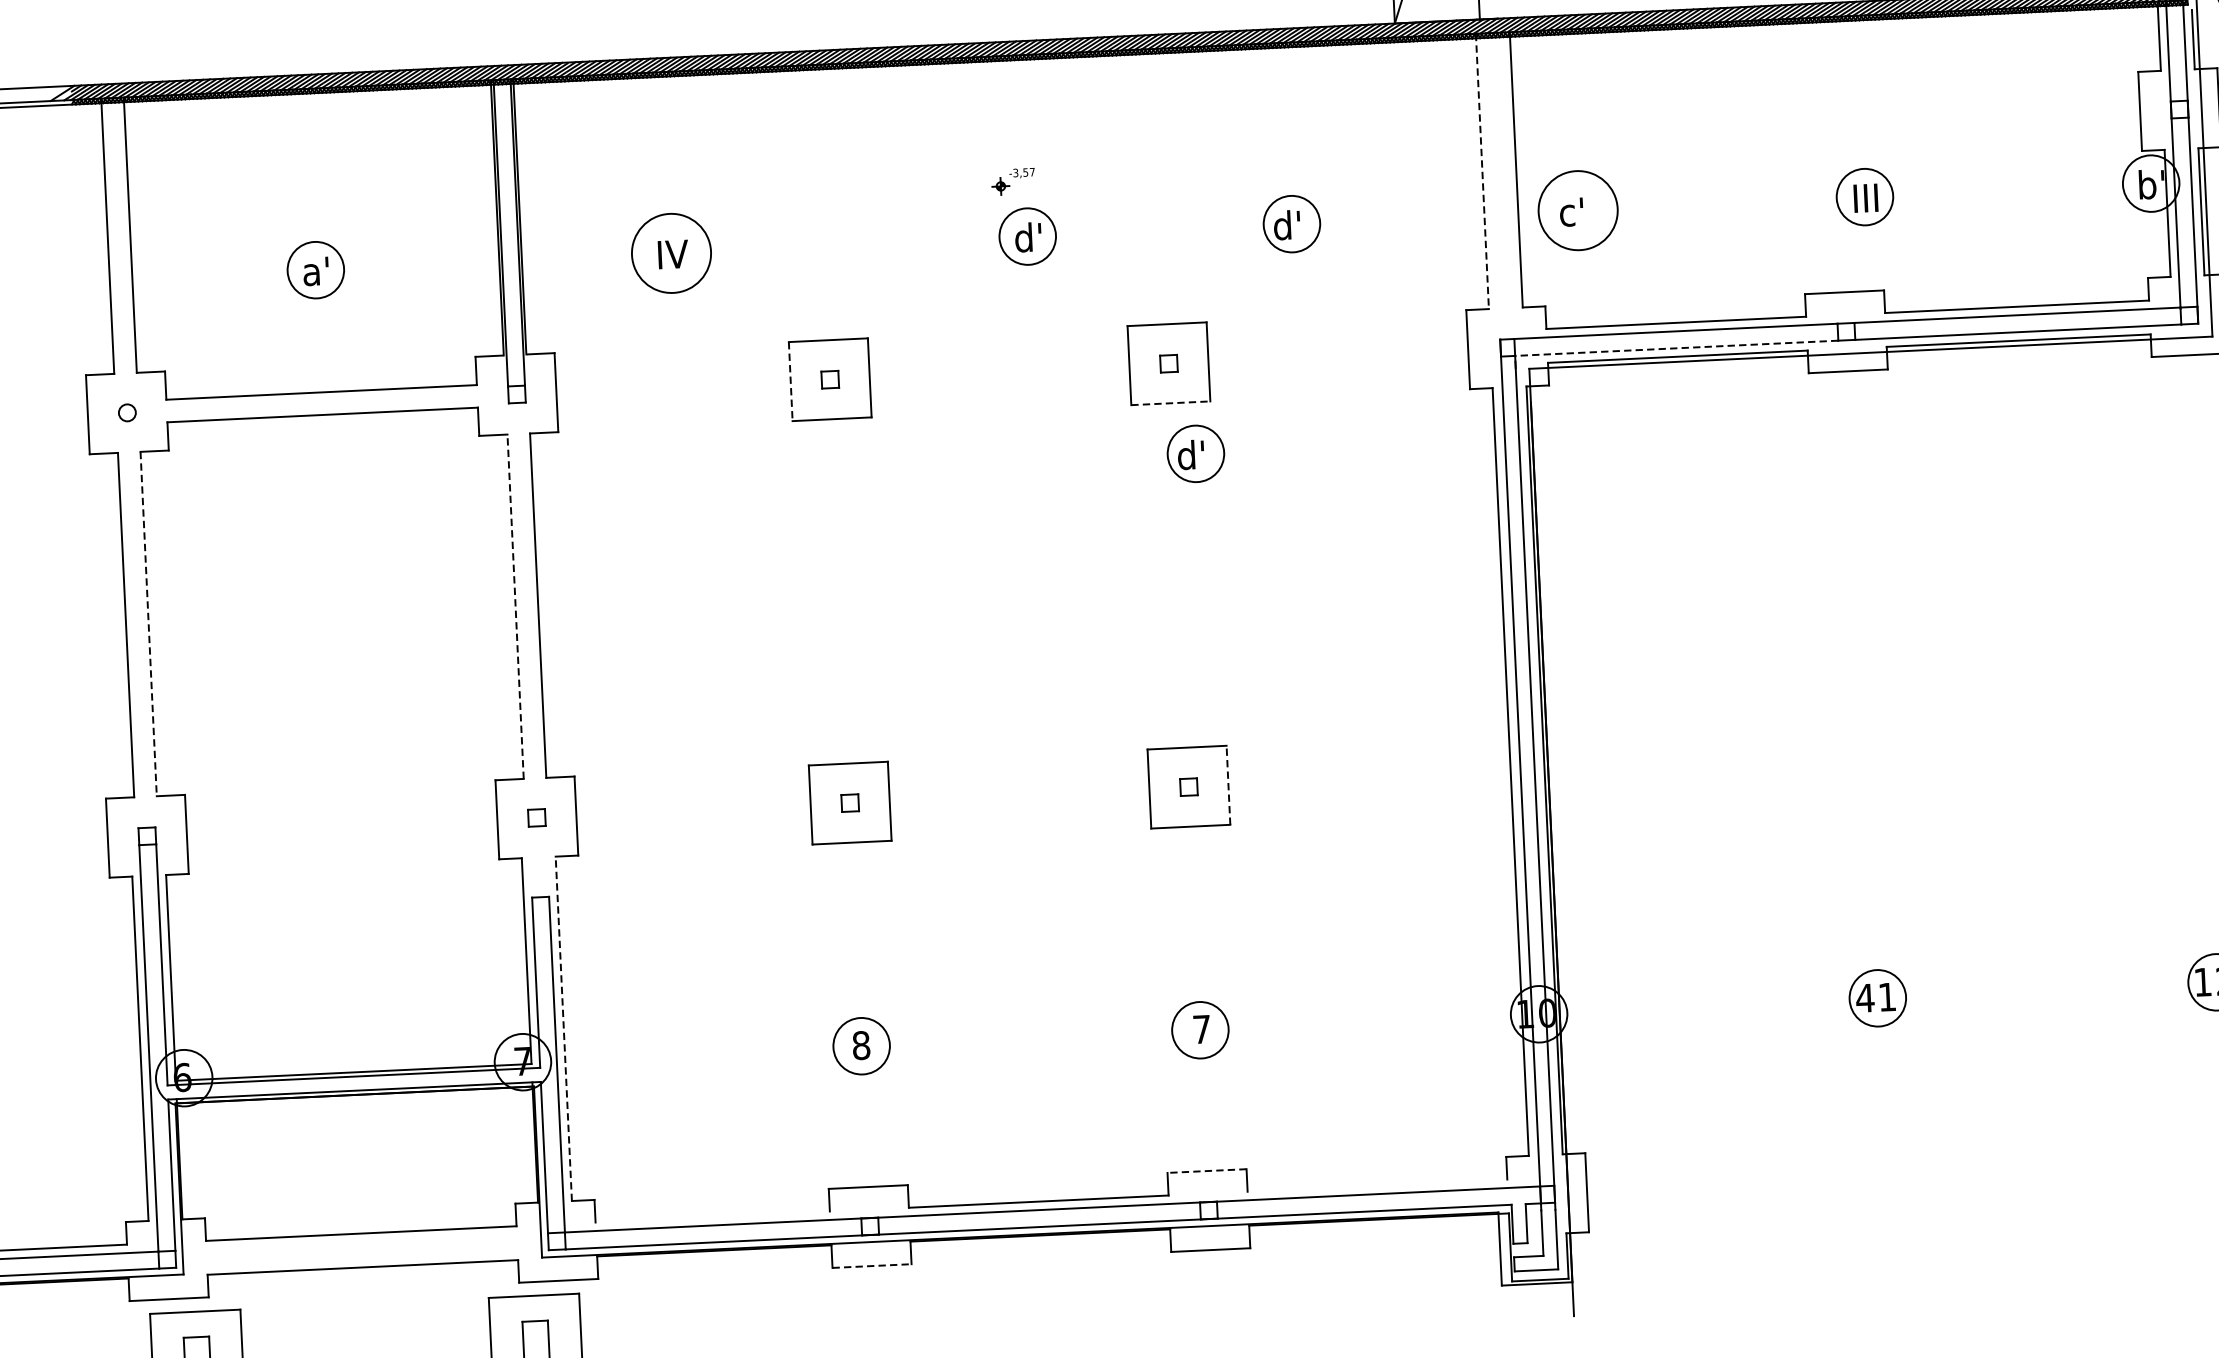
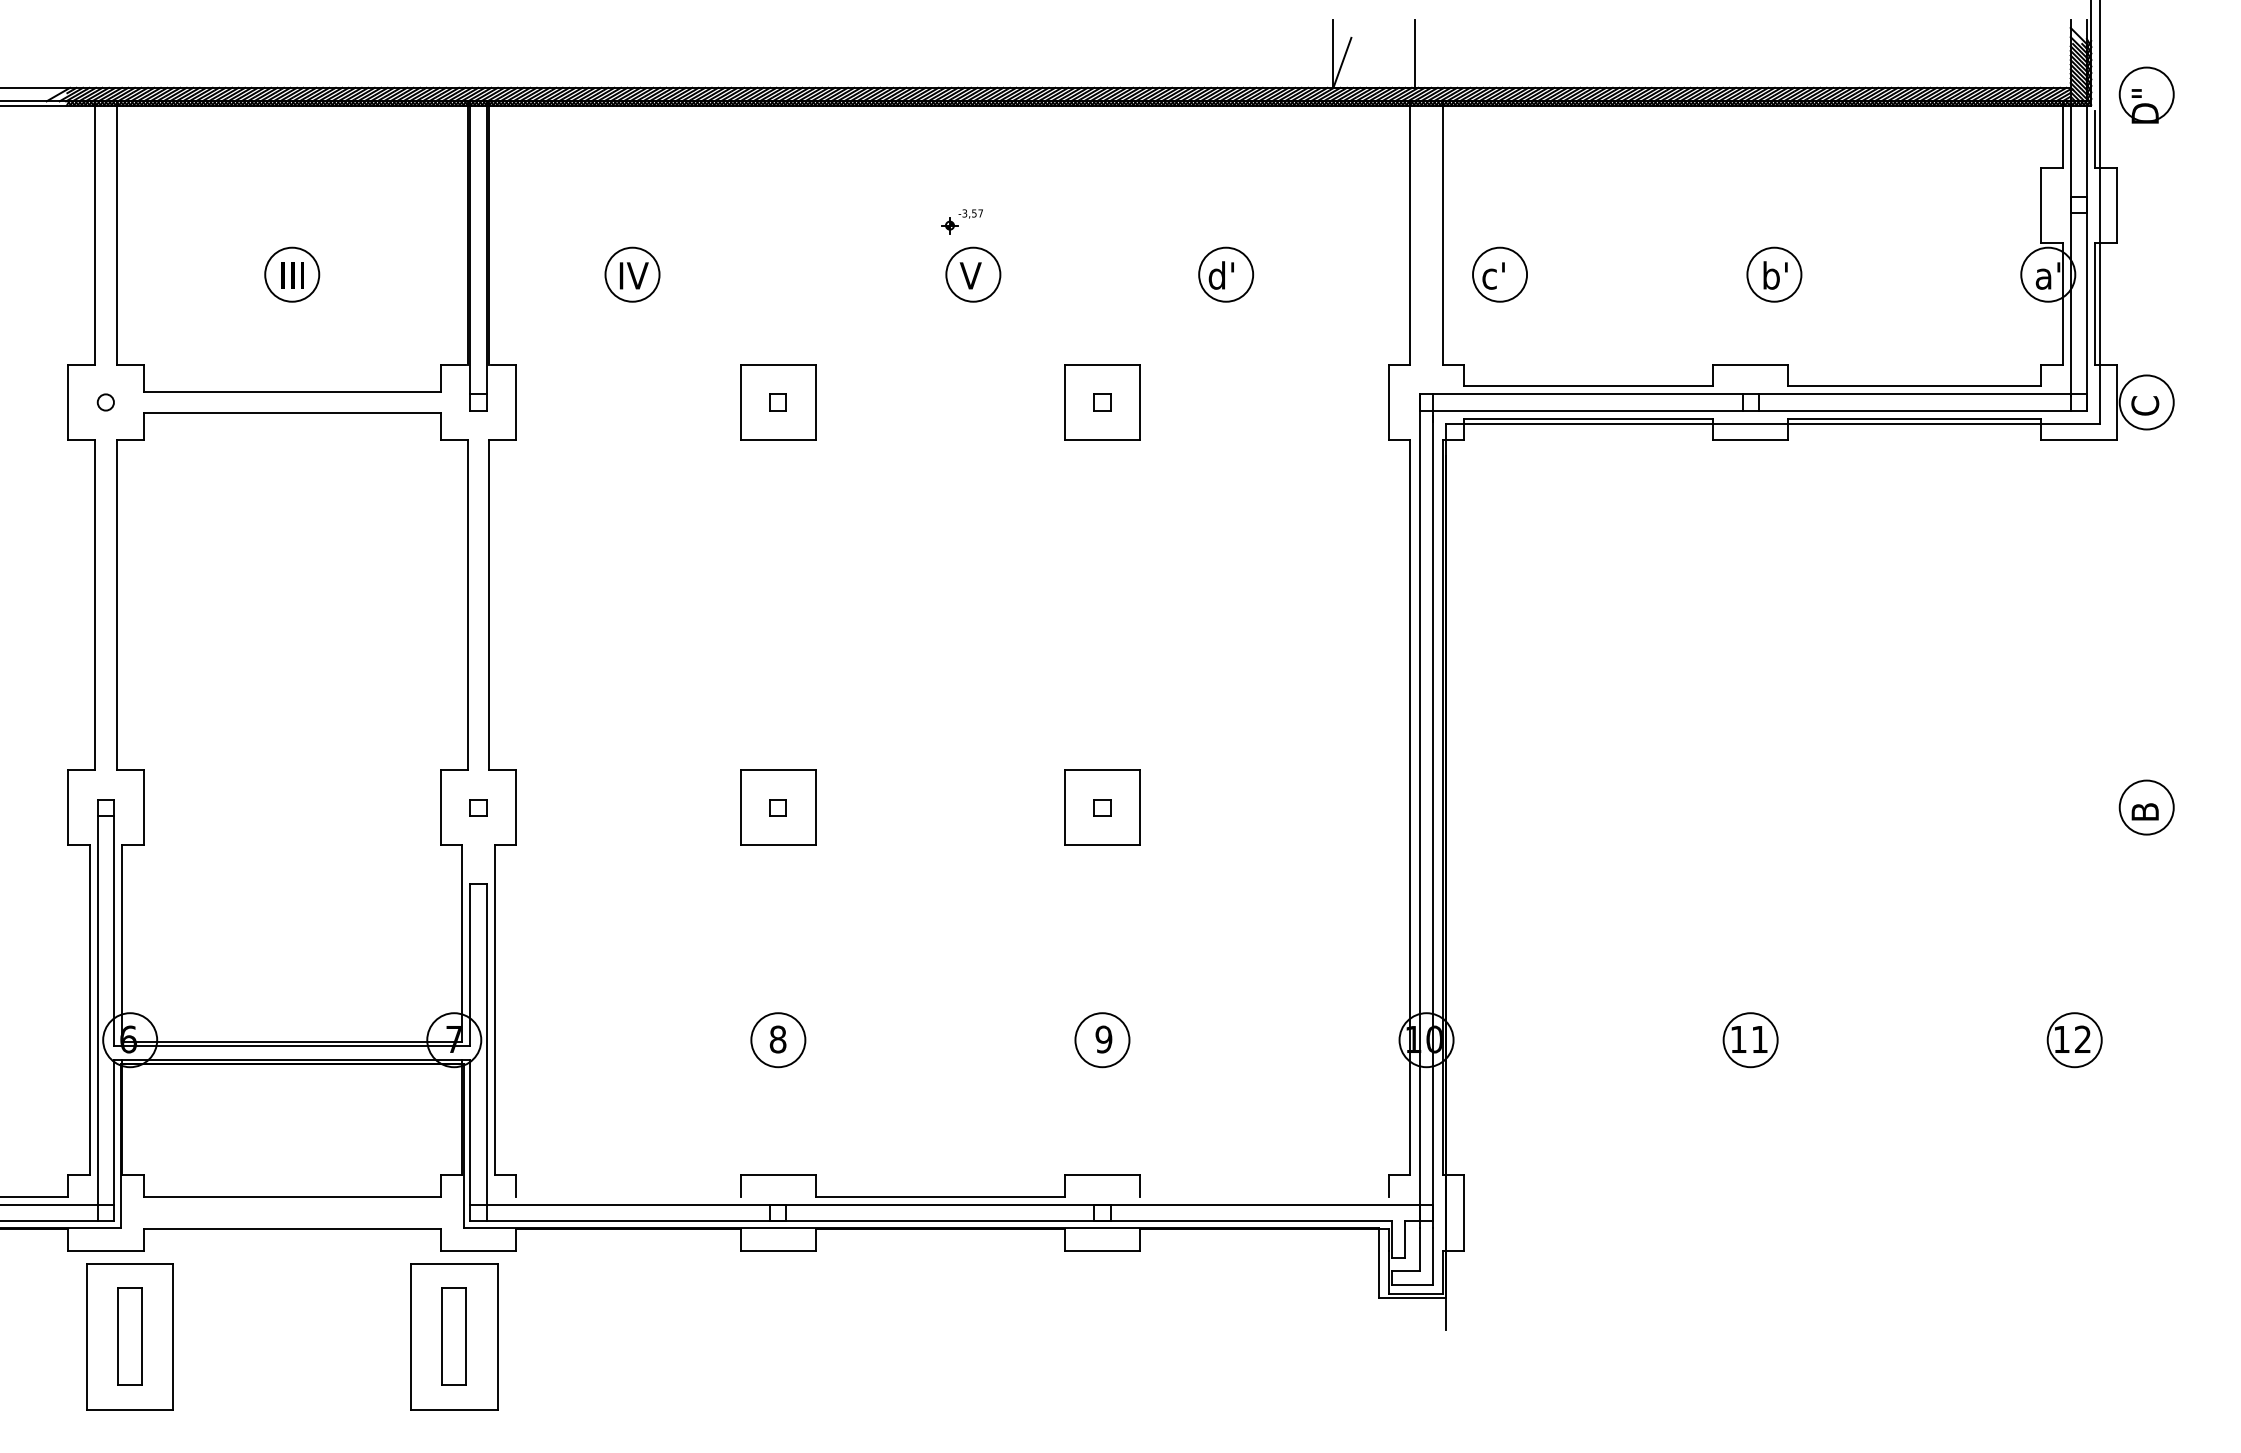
line: (1482, 171) -> (1410, 233), dashed -> solid
text: (2150, 184) -> (2047, 275), b' -> a'
text: (1866, 197) -> (1775, 275), III -> b'
circle: (1578, 210) -> (1500, 274), size x0.71
text: (1026, 237) -> (972, 275), d' -> V
circle: (671, 253) -> (632, 274), size x0.71
text: (316, 270) -> (292, 275), a' -> III
line: (1676, 348) -> (1587, 410), dashed -> solid
line: (790, 381) -> (740, 402), dashed -> solid
line: (1170, 403) -> (1102, 440), dashed -> solid
part: (1196, 453) -> (1124, 489), removed
line: (515, 607) -> (467, 605), dashed -> solid
line: (148, 624) -> (116, 605), dashed -> solid
line: (1228, 785) -> (1140, 807), dashed -> solid
text: (1865, 998) -> (1738, 1039), 41 -> 11
line: (563, 1029) -> (494, 1010), dashed -> solid
text: (1201, 1029) -> (1103, 1039), 7 -> 9
line: (1207, 1170) -> (1102, 1174), dashed -> solid
line: (872, 1266) -> (778, 1250), dashed -> solid

